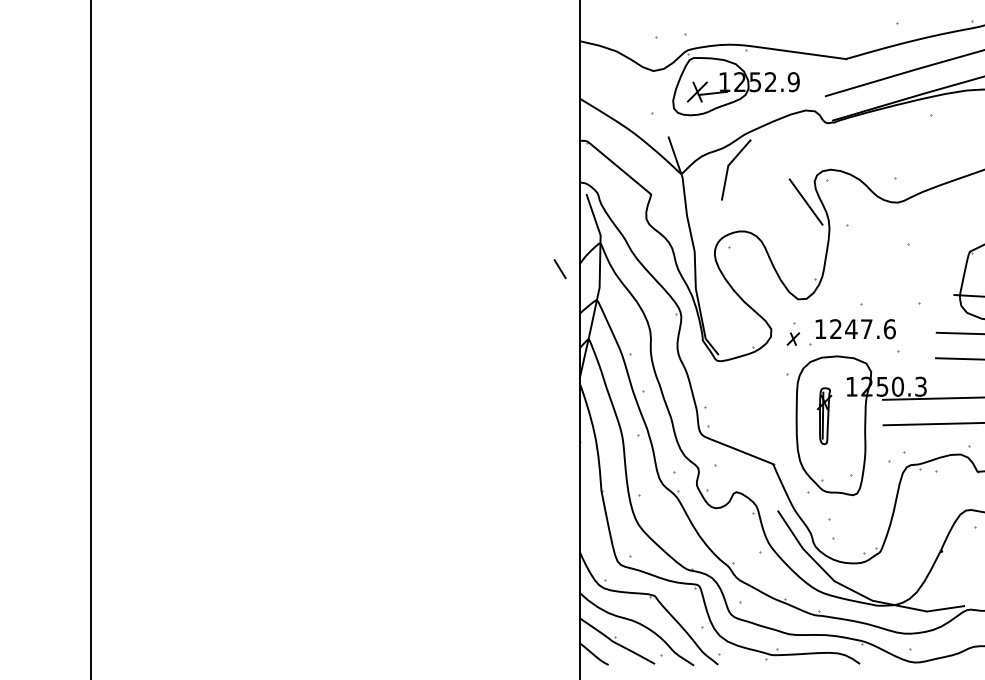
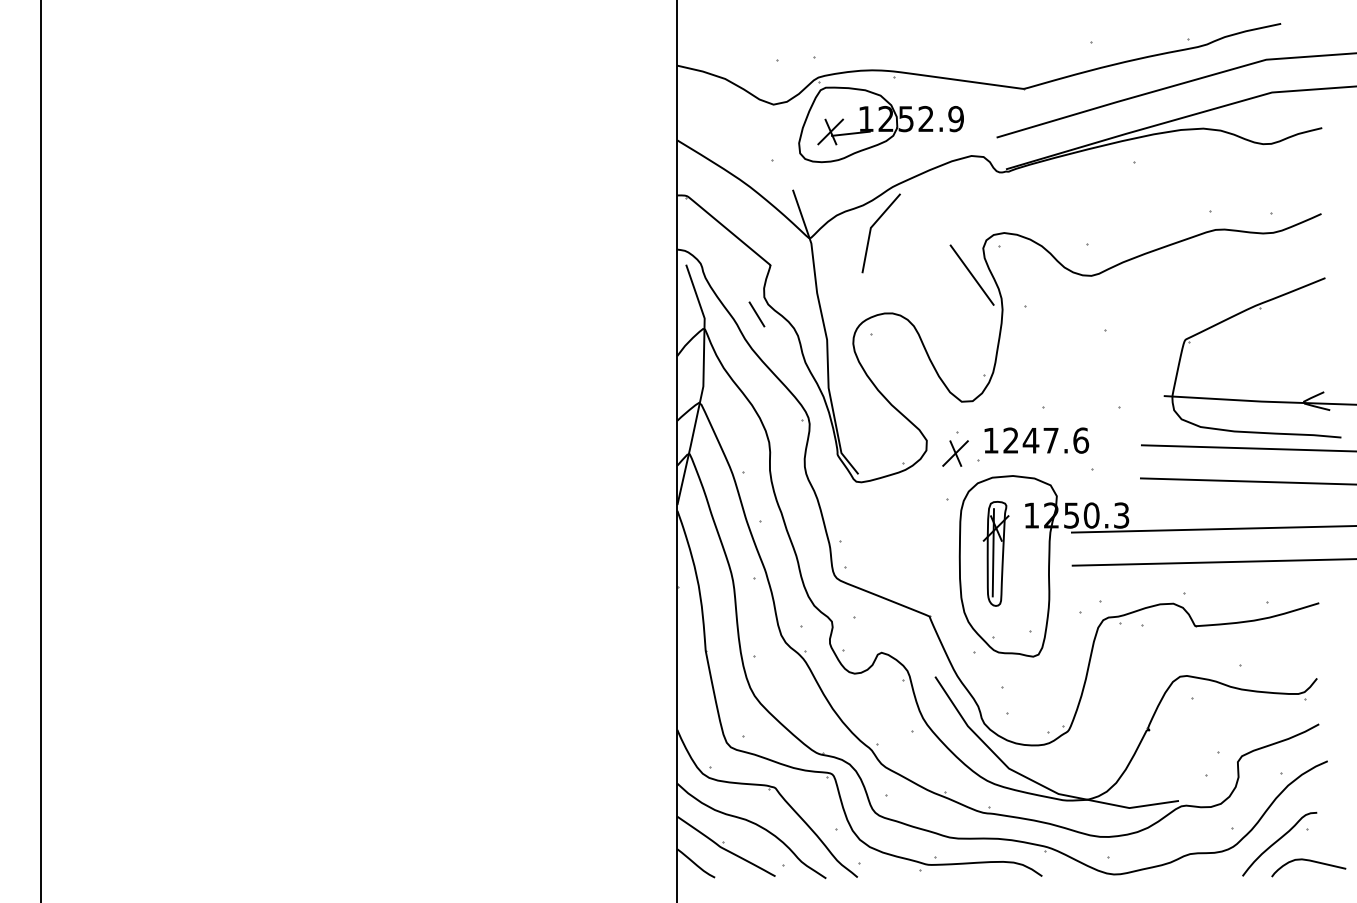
line: (559, 269) -> (756, 314), moved
part: (793, 339) -> (955, 453), size x1.67
part: (824, 415) -> (995, 553), size x1.43

